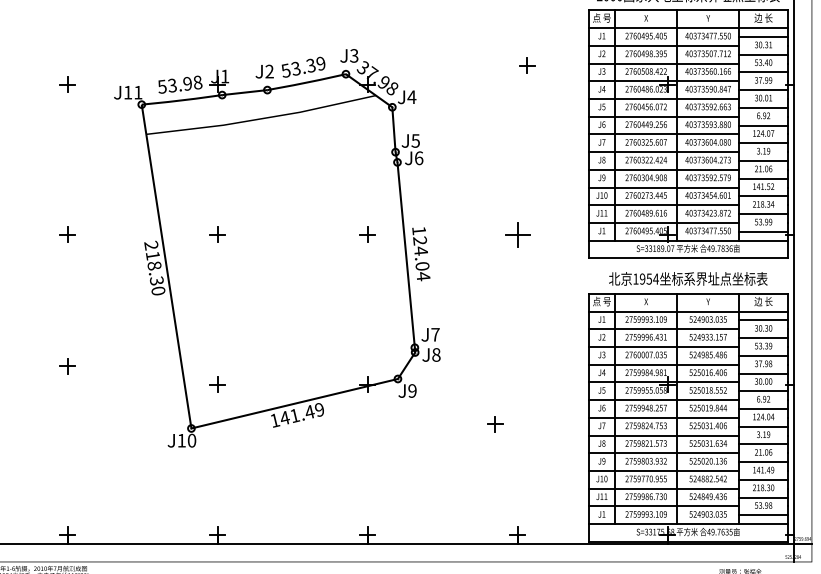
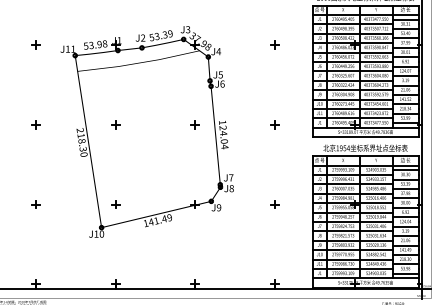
part: (526, 64) -> (274, 44), moved
part: (516, 234) -> (274, 124), size x0.62
part: (66, 366) -> (35, 204), moved
part: (494, 424) -> (274, 204), moved

